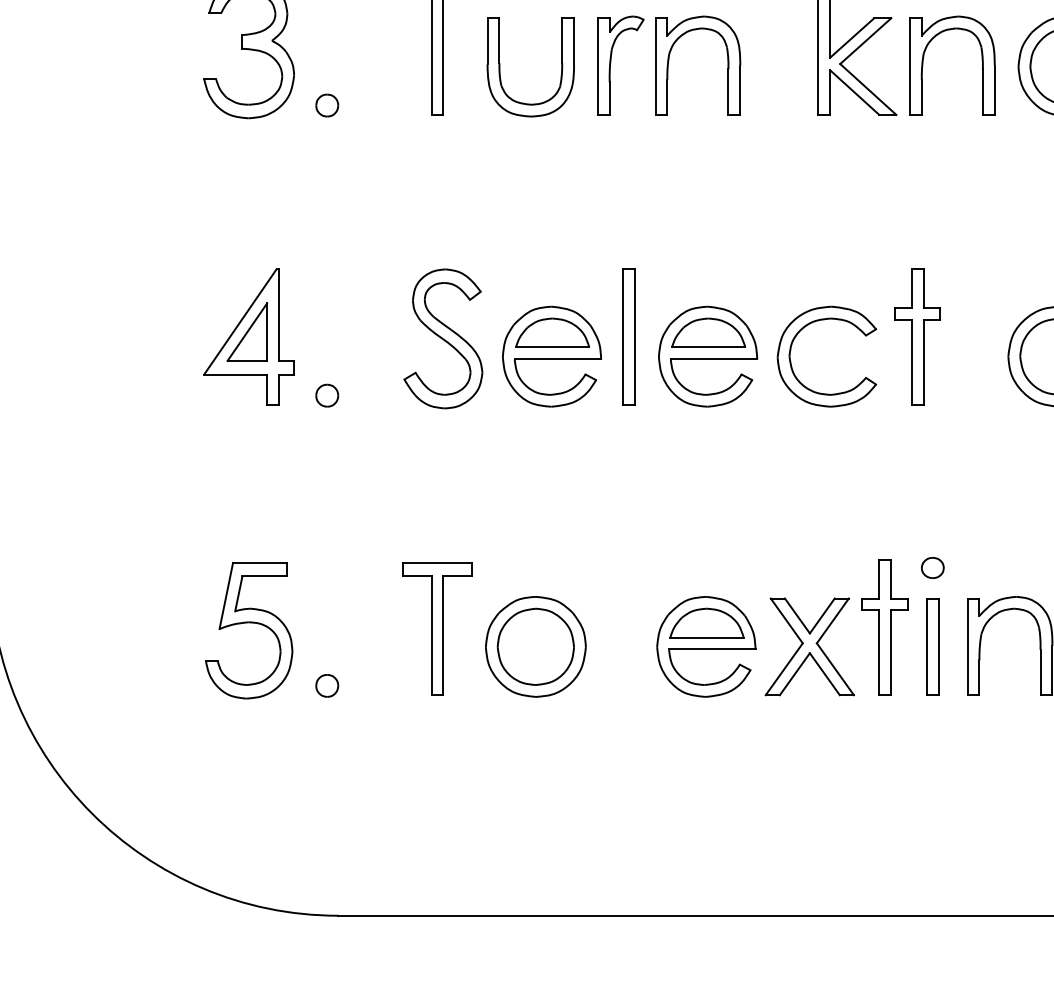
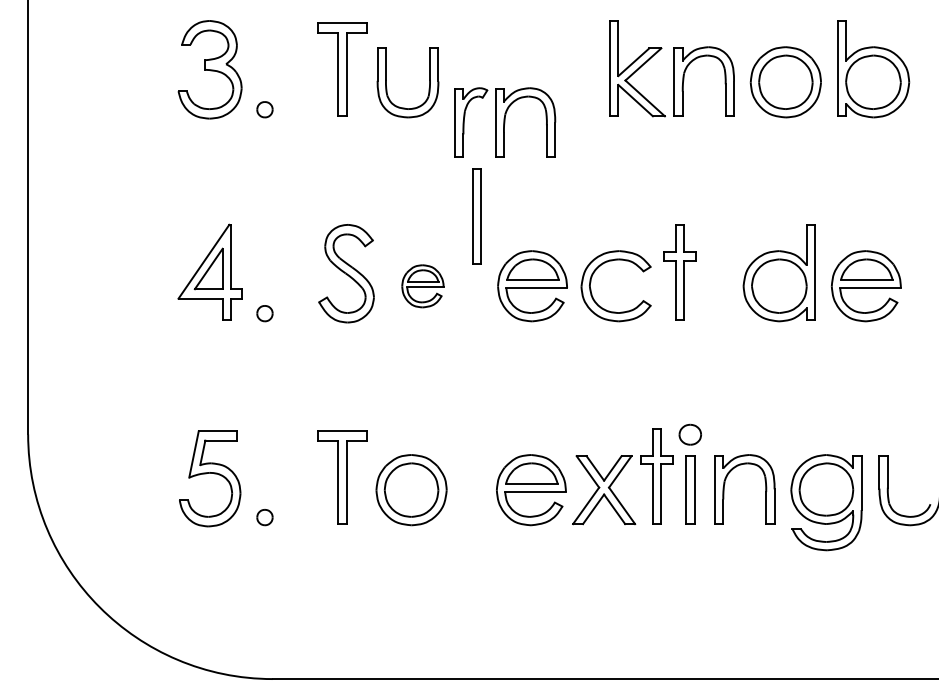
part: (669, 65) -> (505, 122), moved
part: (628, 337) -> (476, 216), moved
part: (551, 357) -> (422, 286), size x0.6
part: (932, 567) -> (690, 434), size x1.4

